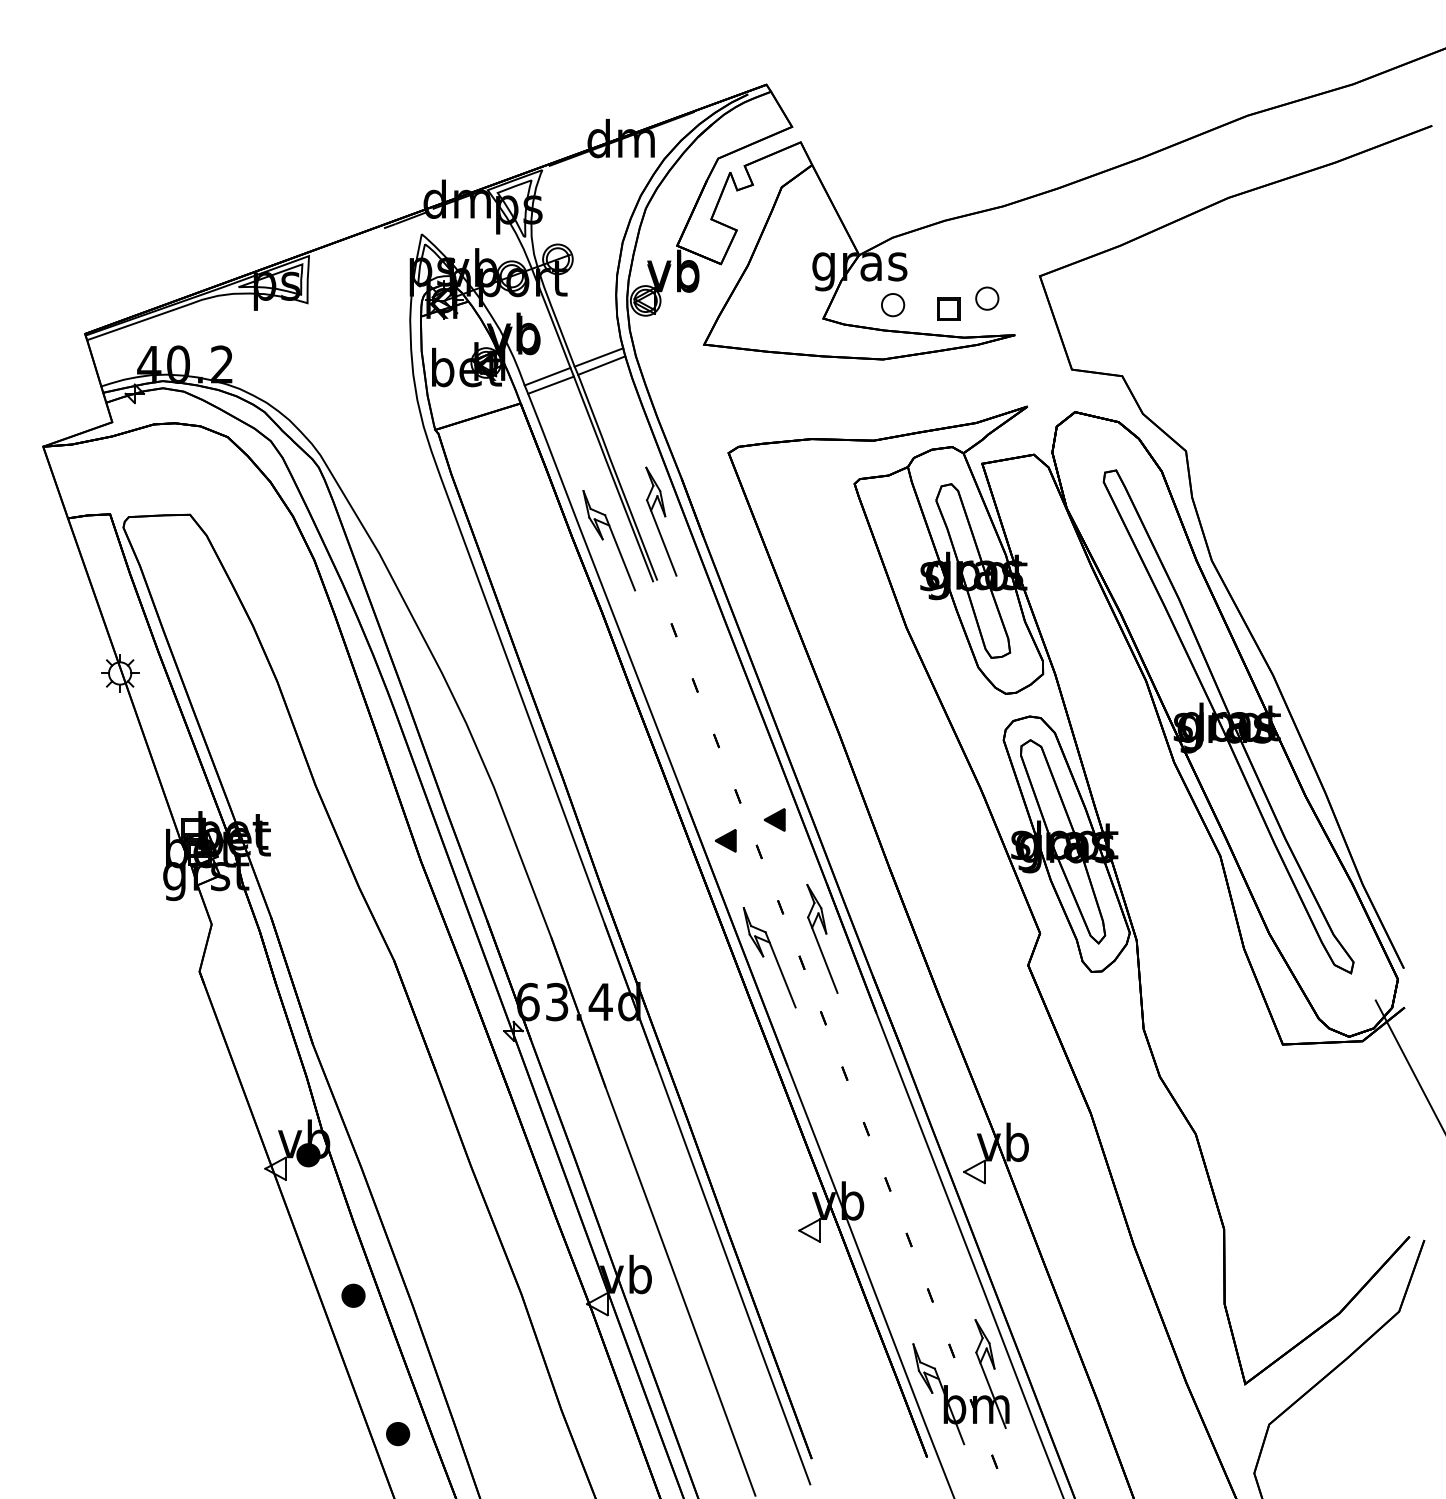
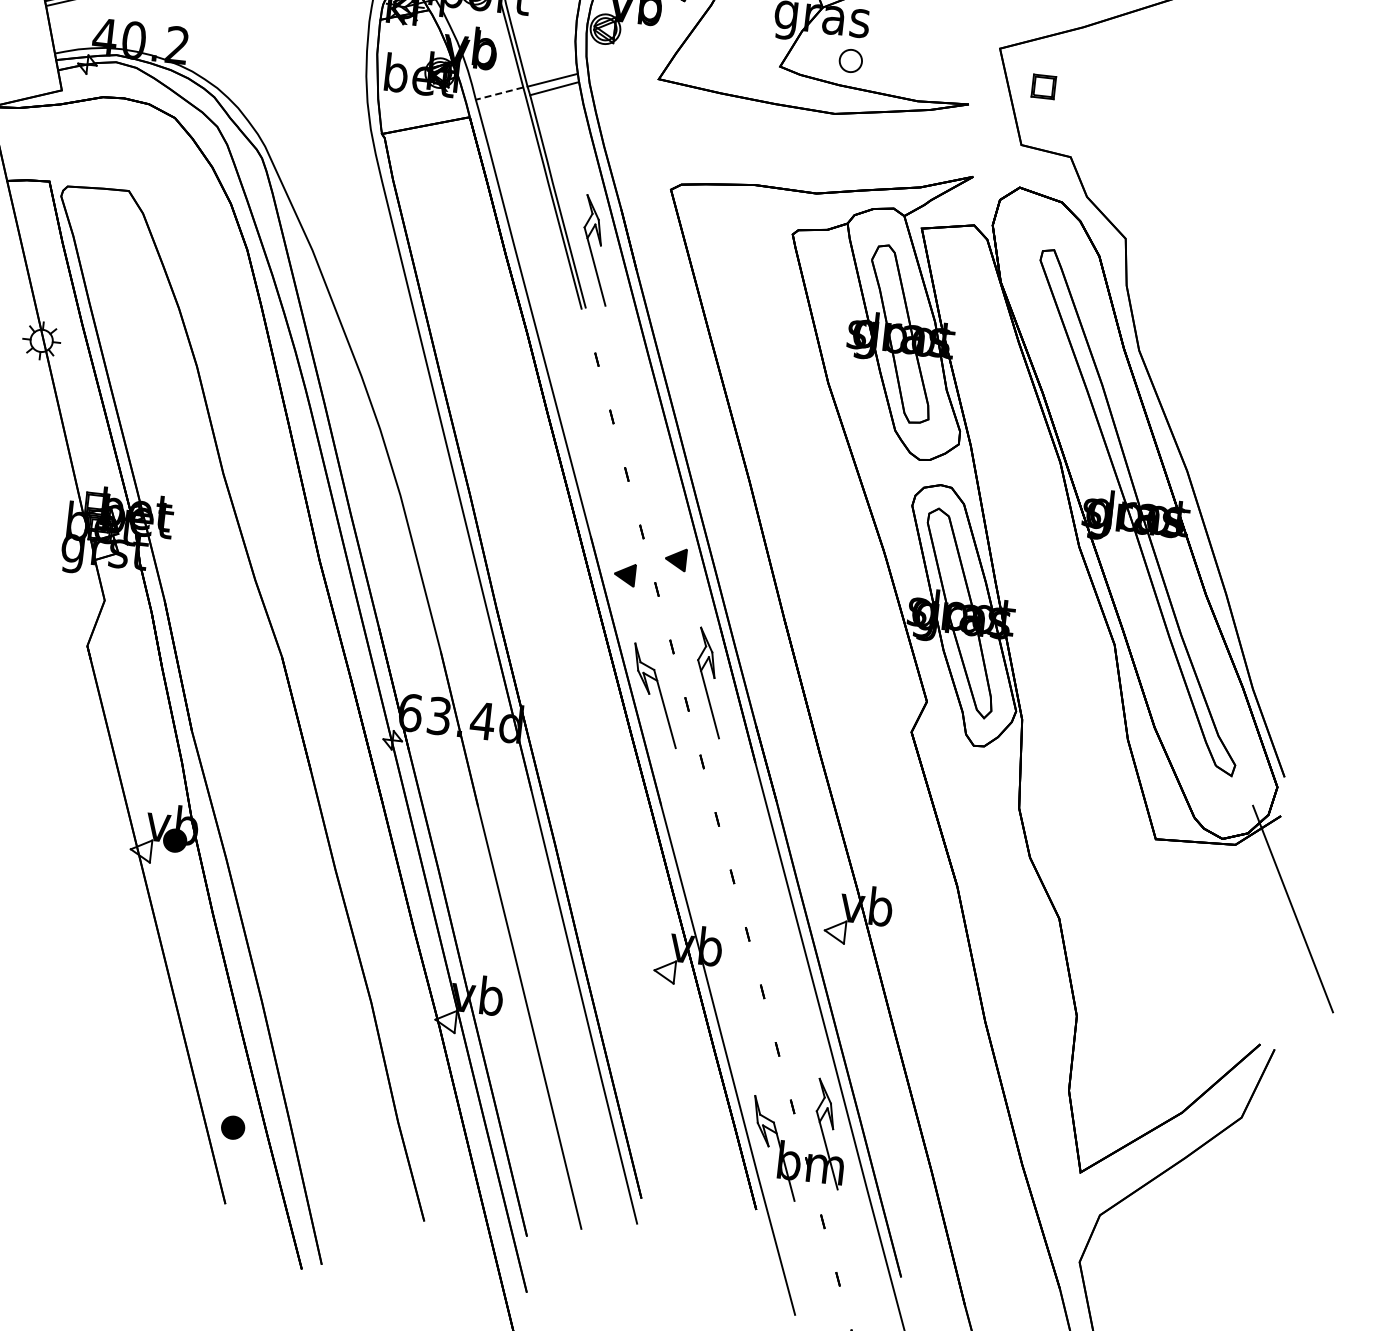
part: (987, 298) -> (945, 64), removed
part: (948, 308) -> (1043, 86), moved
line: (547, 376) -> (499, 93), solid -> dashed
line: (550, 384) -> (501, 101), removed
part: (609, 540) -> (542, 263), removed
part: (353, 1295) -> (204, 985), removed

